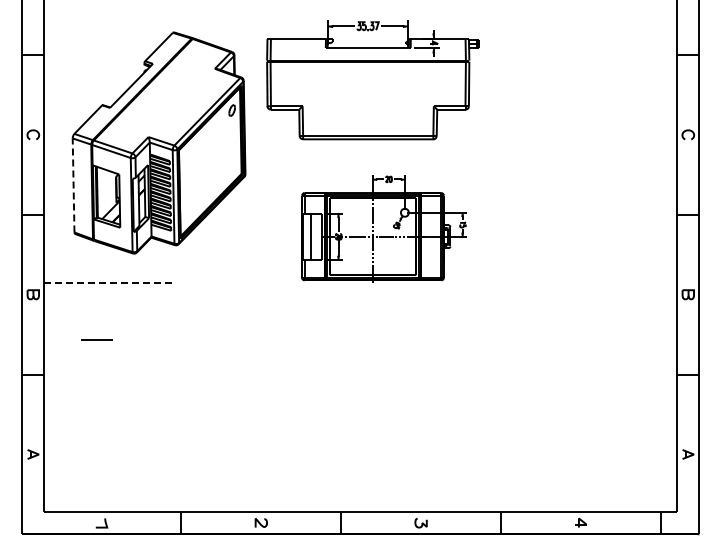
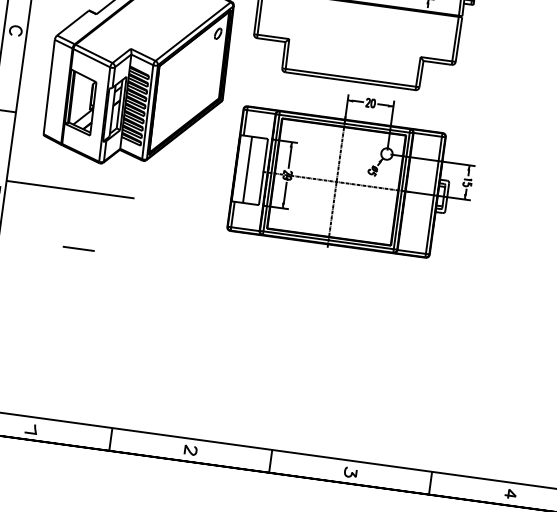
line: (73, 184) -> (49, 86), dashed -> solid
part: (383, 228) -> (353, 172), size x1.43
line: (108, 283) -> (70, 189), dashed -> solid
line: (96, 339) -> (78, 247), moved

